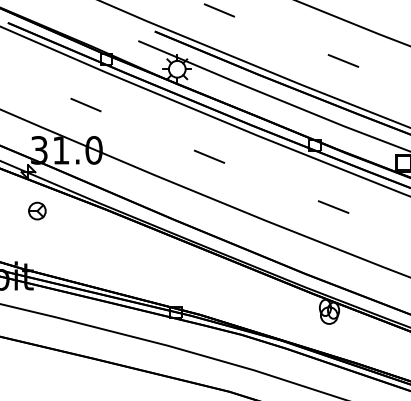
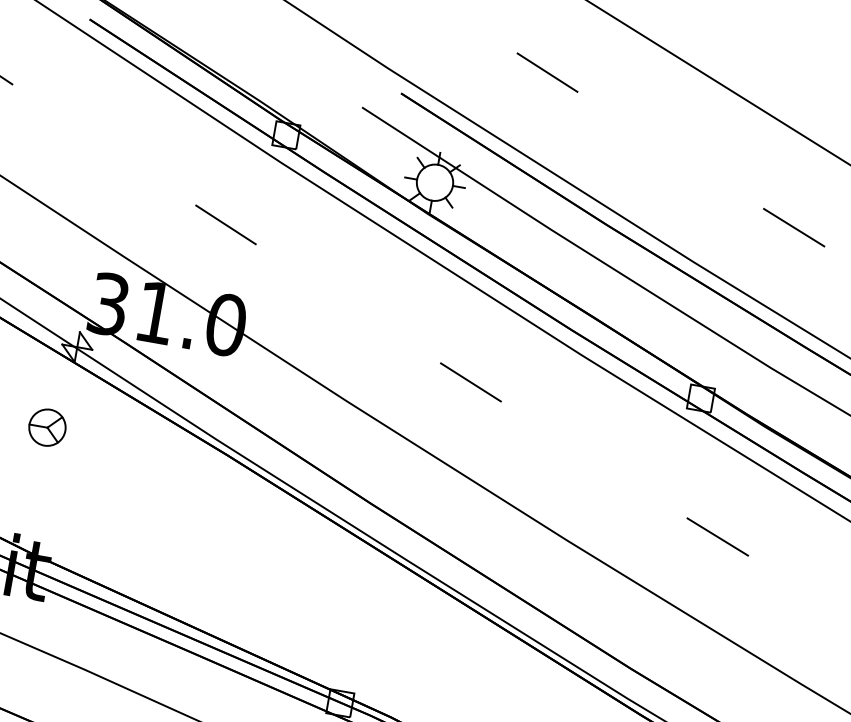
part: (37, 210) -> (47, 426), moved

